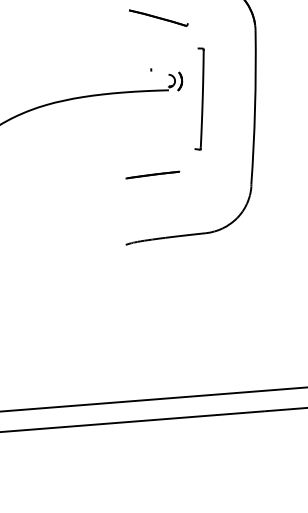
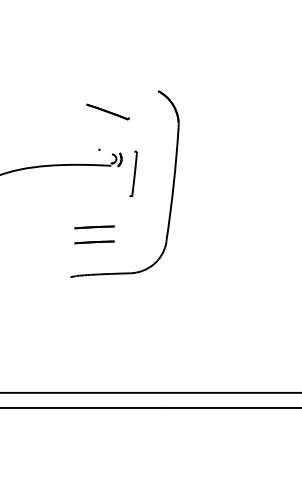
part: (199, 98) -> (133, 173), size x0.6
line: (154, 195) -> (94, 242), added

